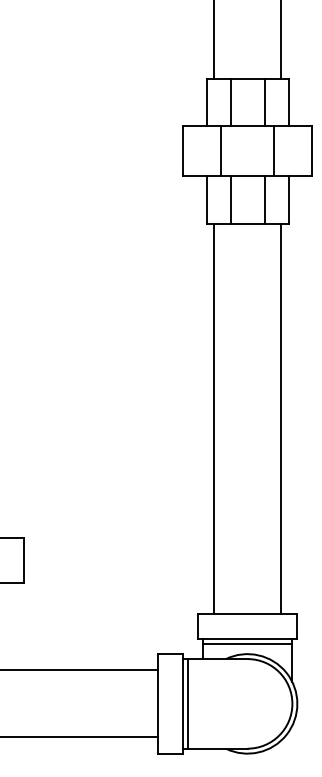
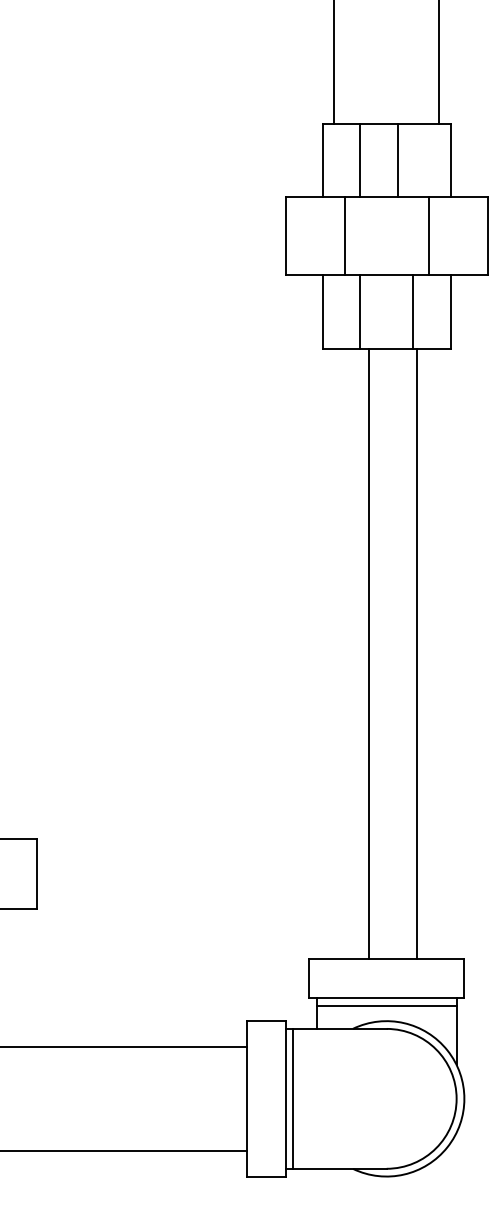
line: (264, 102) -> (397, 160), moved
line: (214, 418) -> (369, 653), moved
line: (281, 418) -> (417, 653), moved

